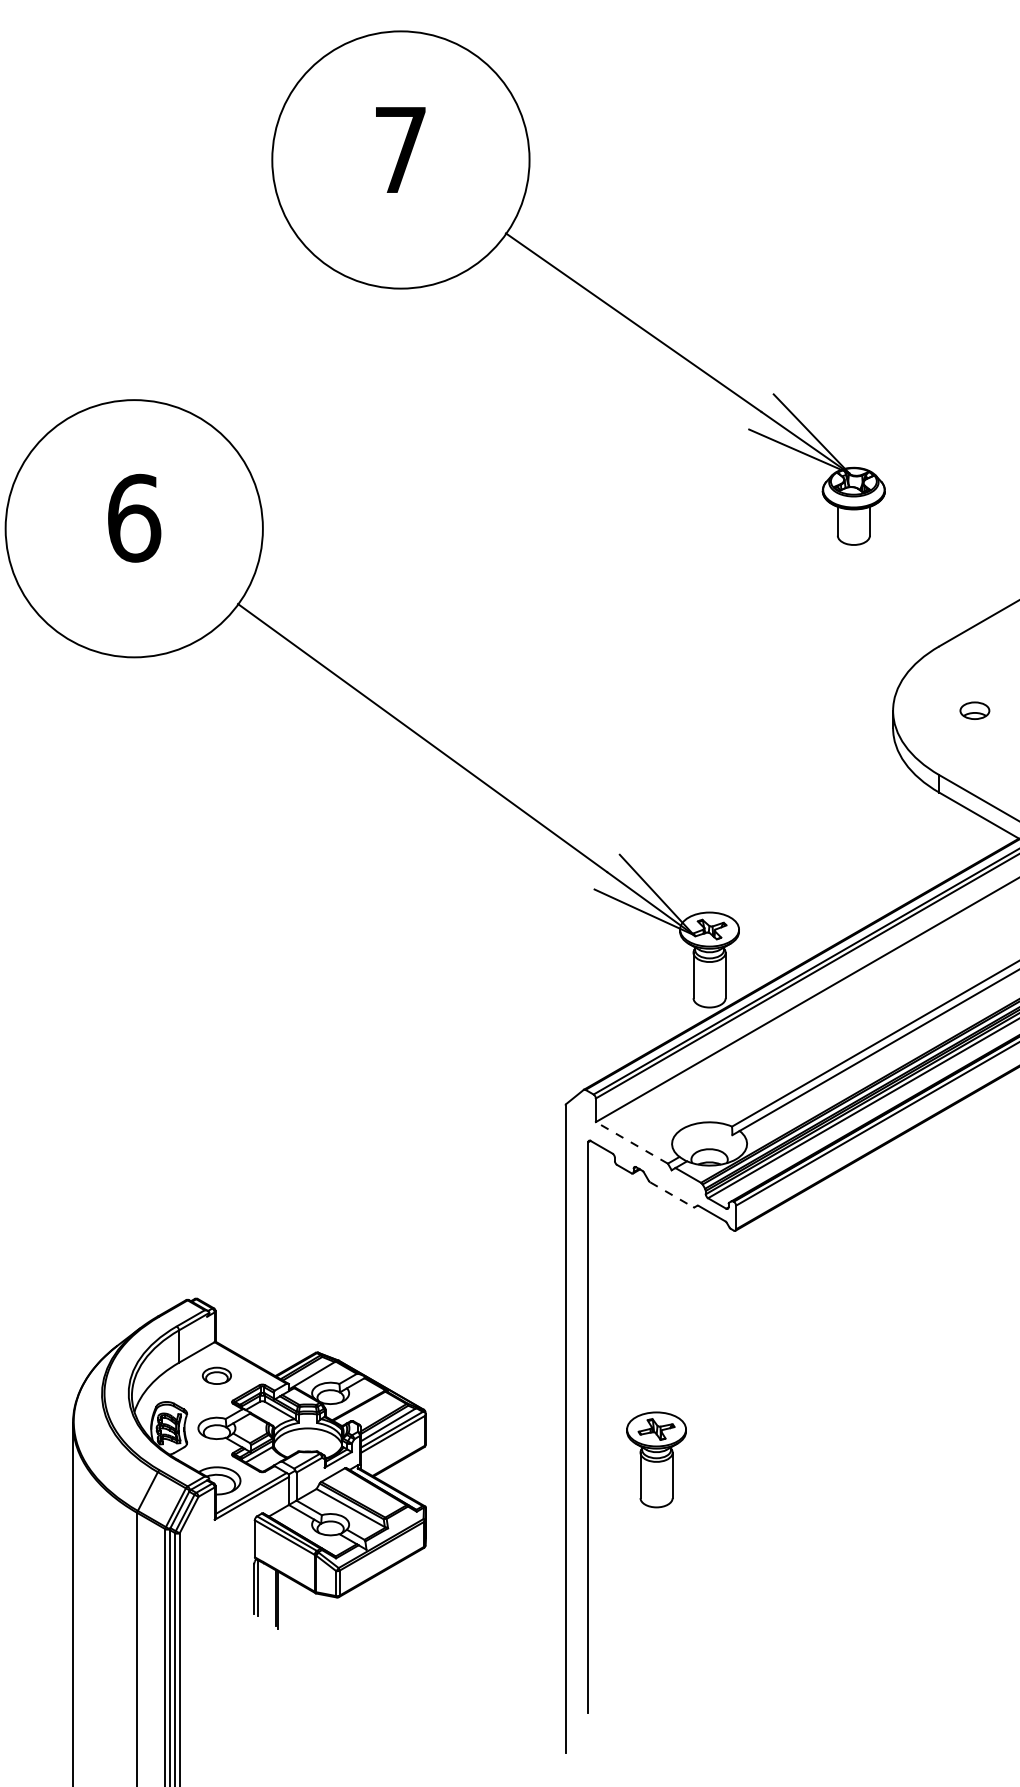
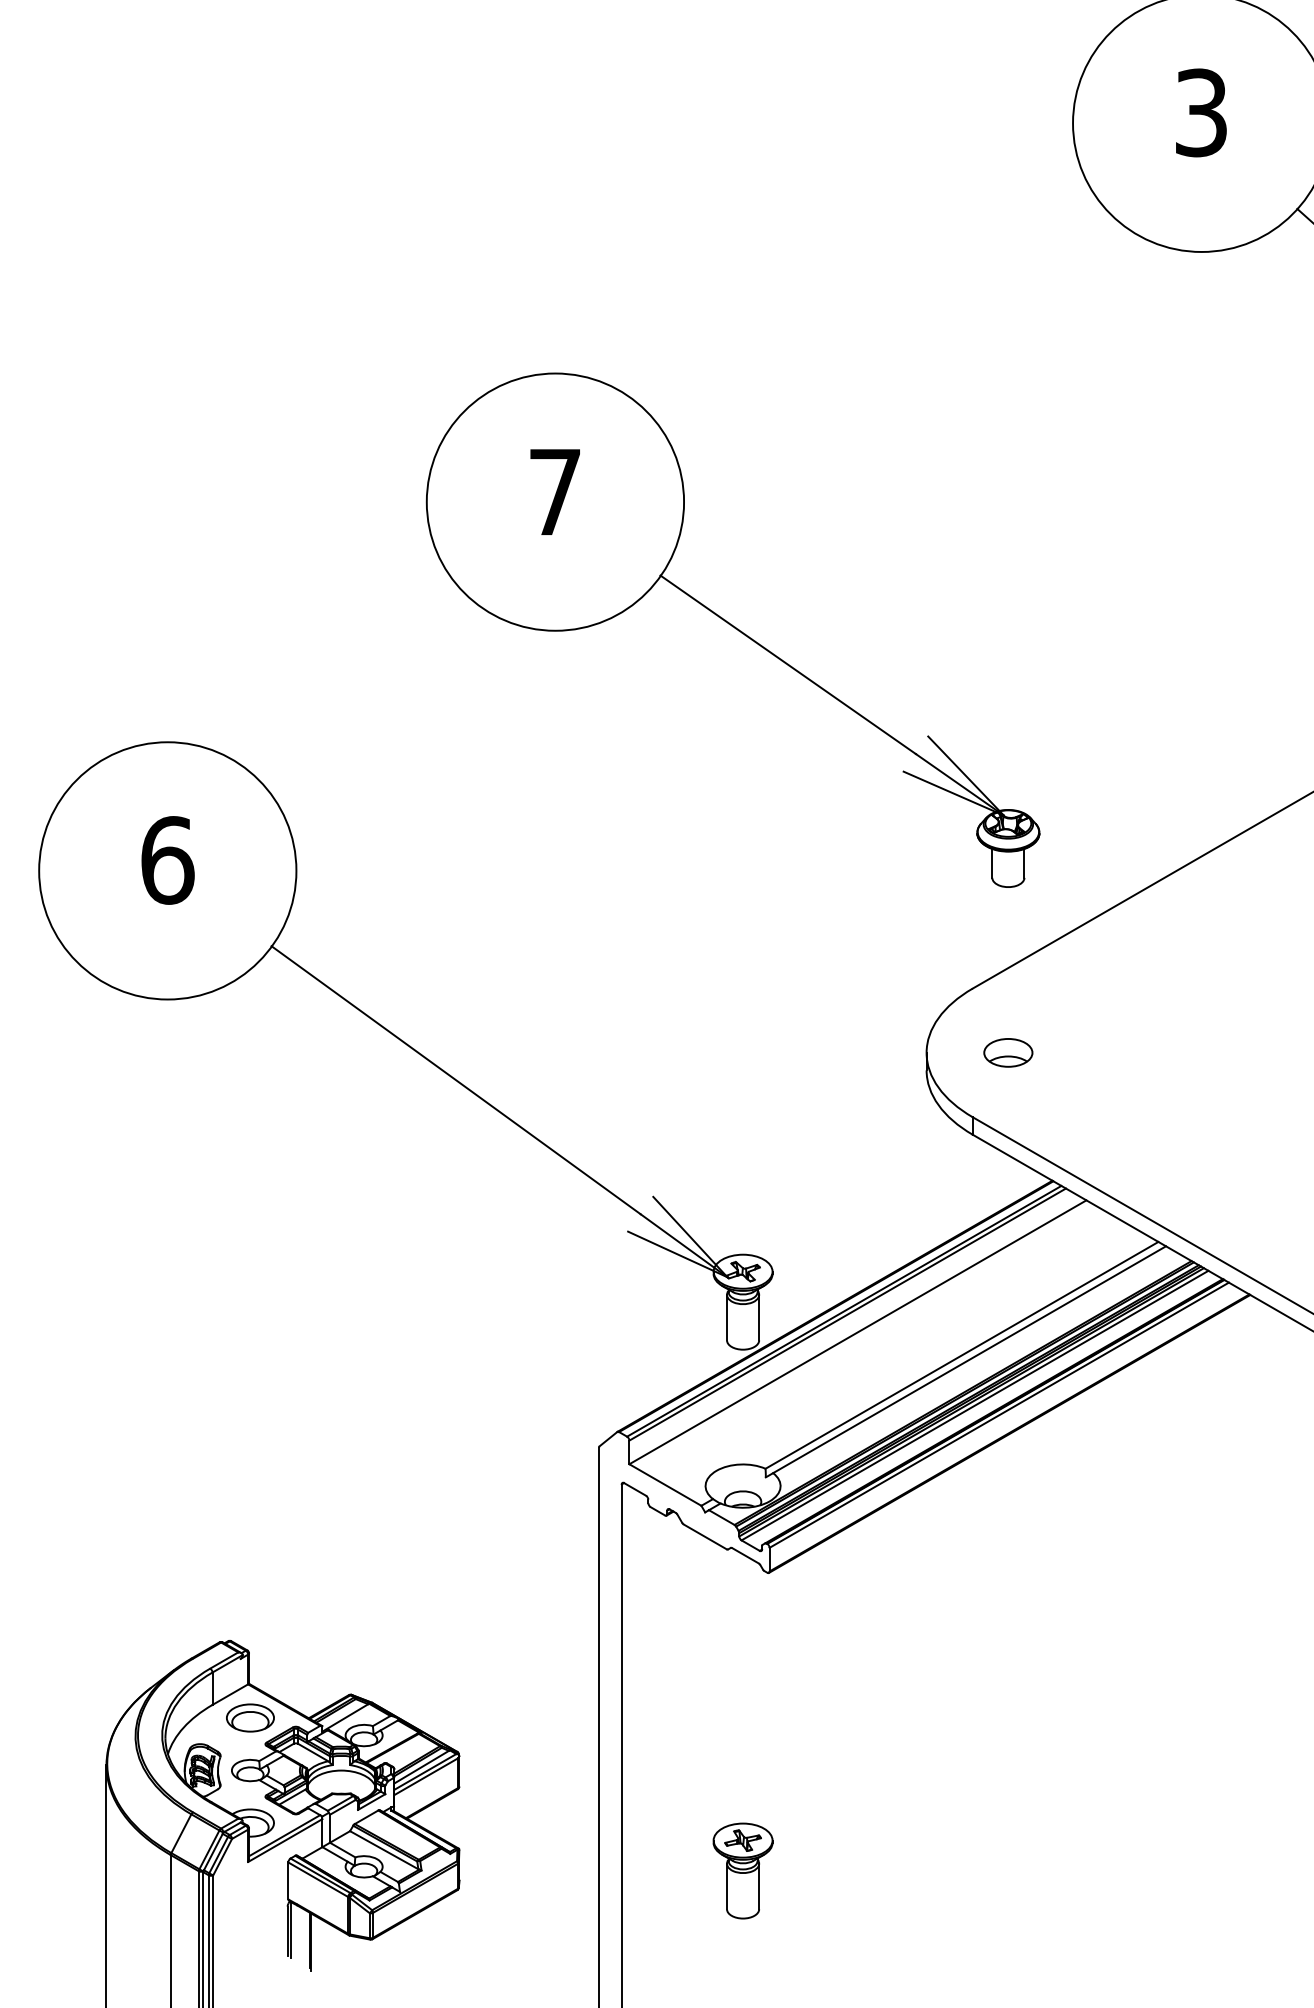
part: (578, 287) -> (732, 629), moved
part: (975, 710) -> (1008, 1052), size x1.67
line: (632, 1143) -> (665, 1485), dashed -> solid
line: (672, 1194) -> (705, 1536), dashed -> solid
part: (217, 1375) -> (250, 1717), size x1.67
part: (656, 1459) -> (742, 1870), moved

